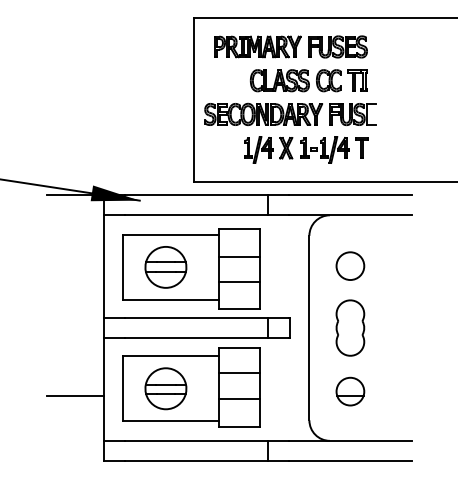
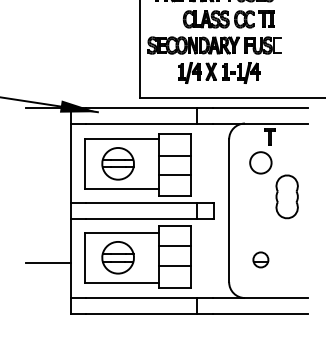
part: (361, 147) -> (269, 136), moved
part: (350, 327) -> (287, 196), moved
part: (350, 391) -> (260, 259), size x0.7

